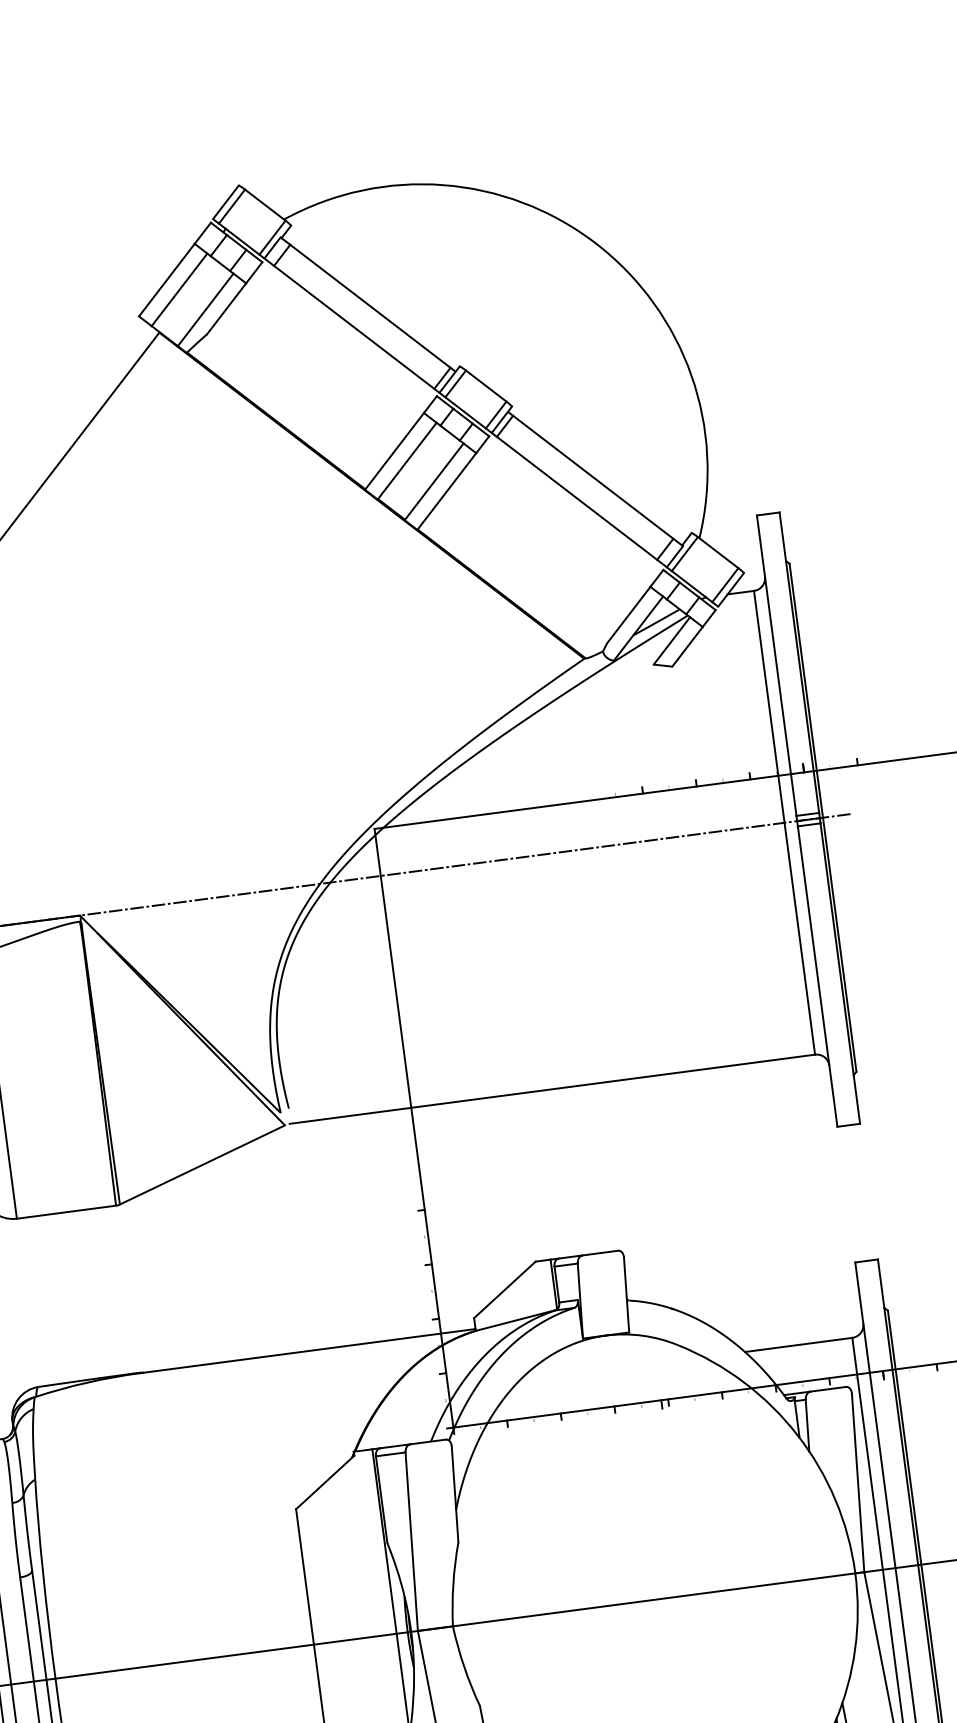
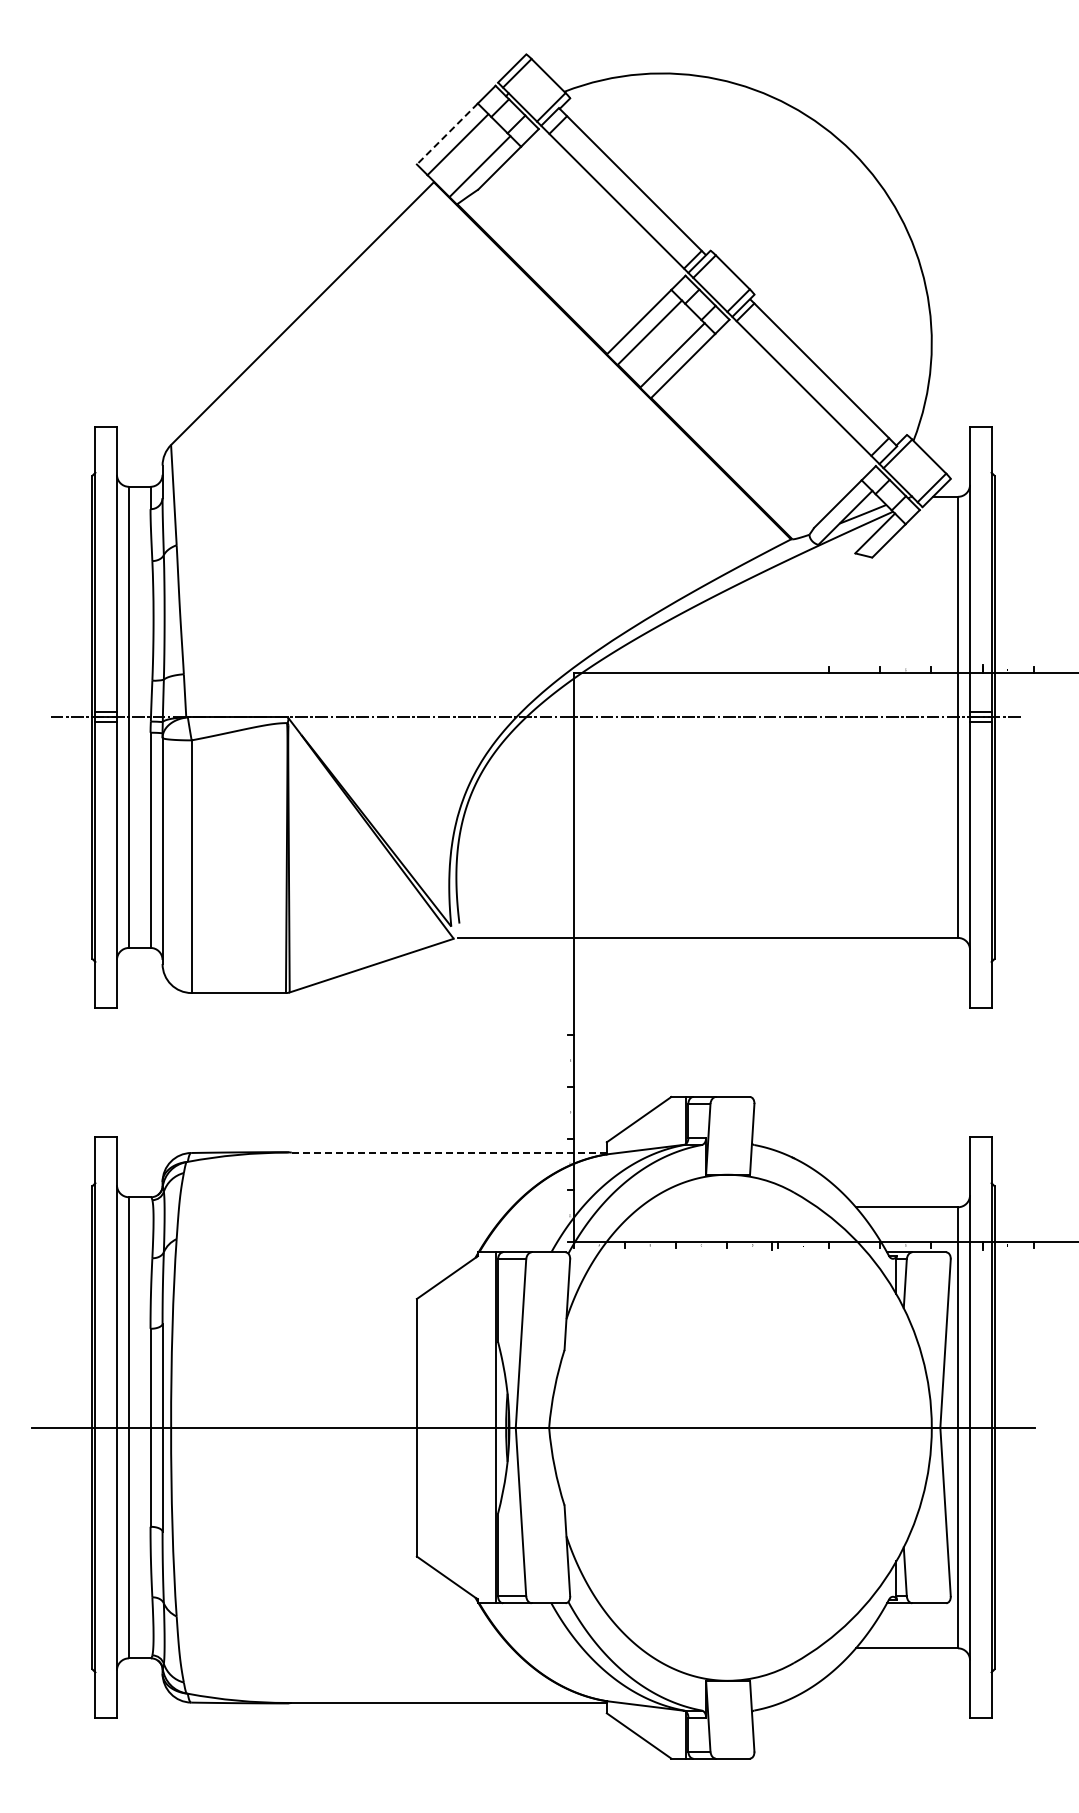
line: (167, 280) -> (447, 134), solid -> dashed
line: (306, 1351) -> (446, 1152), solid -> dashed

